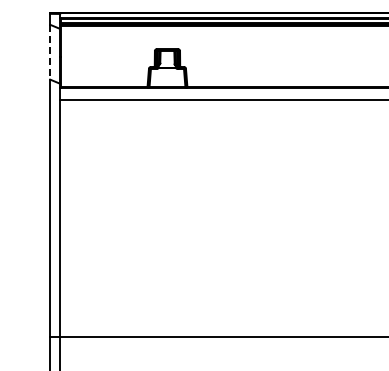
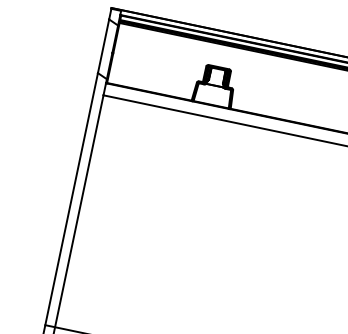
line: (50, 52) -> (103, 46), dashed -> solid

